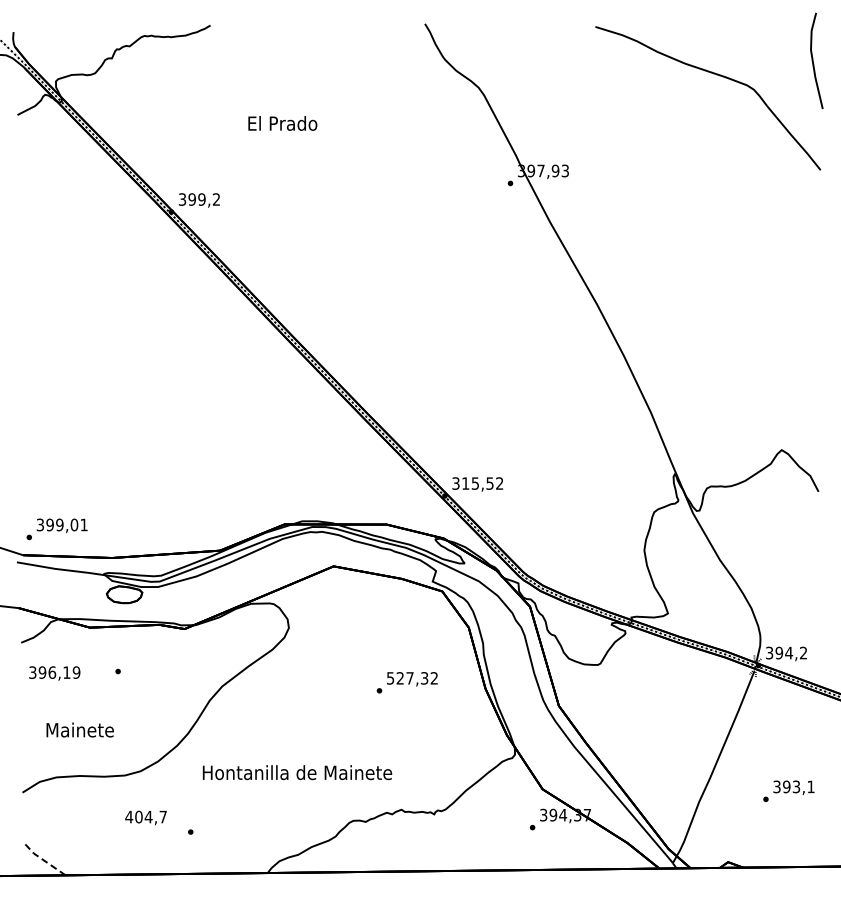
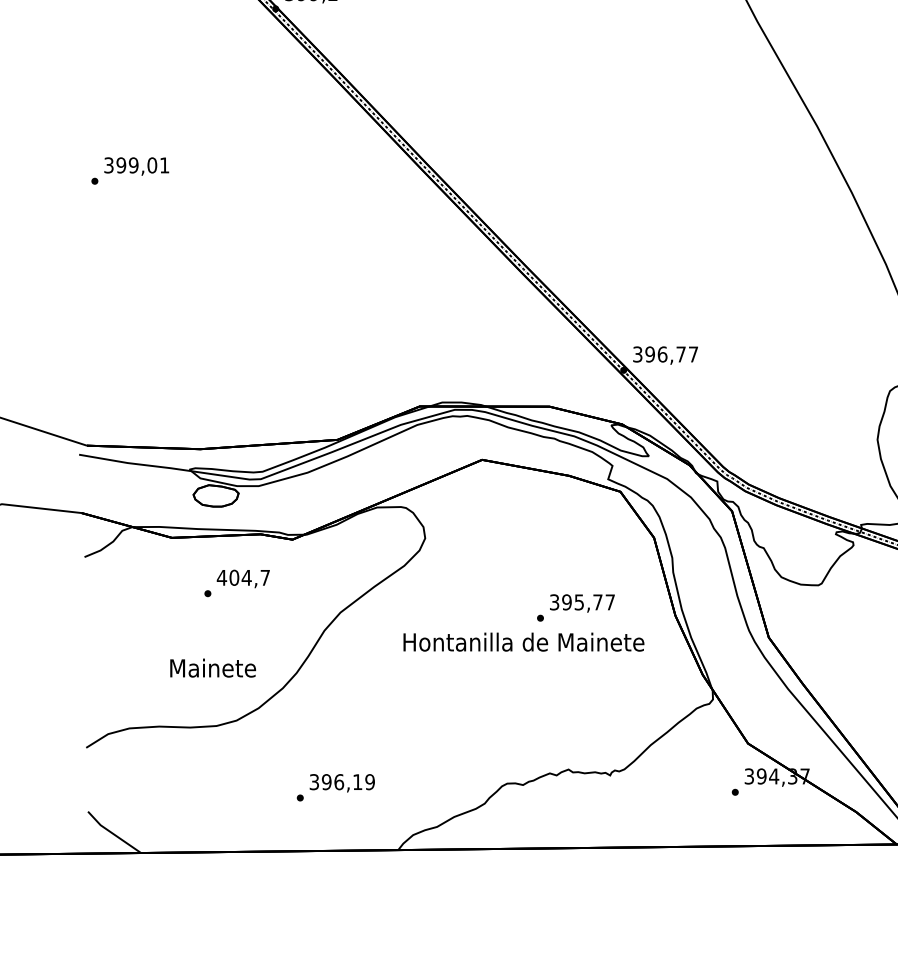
text: (482, 483) -> (671, 354), 315,52 -> 396,77
text: (56, 529) -> (129, 171), moved
text: (54, 673) -> (341, 783), moved
text: (412, 678) -> (582, 602), 527,32 -> 395,77
text: (79, 729) -> (212, 667), moved
text: (297, 772) -> (523, 641), moved
text: (145, 817) -> (242, 578), moved
line: (42, 859) -> (111, 832), dashed -> solid

